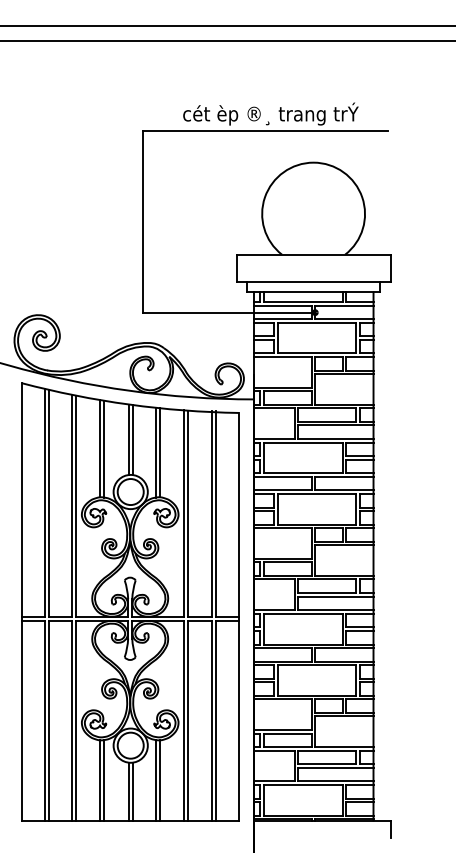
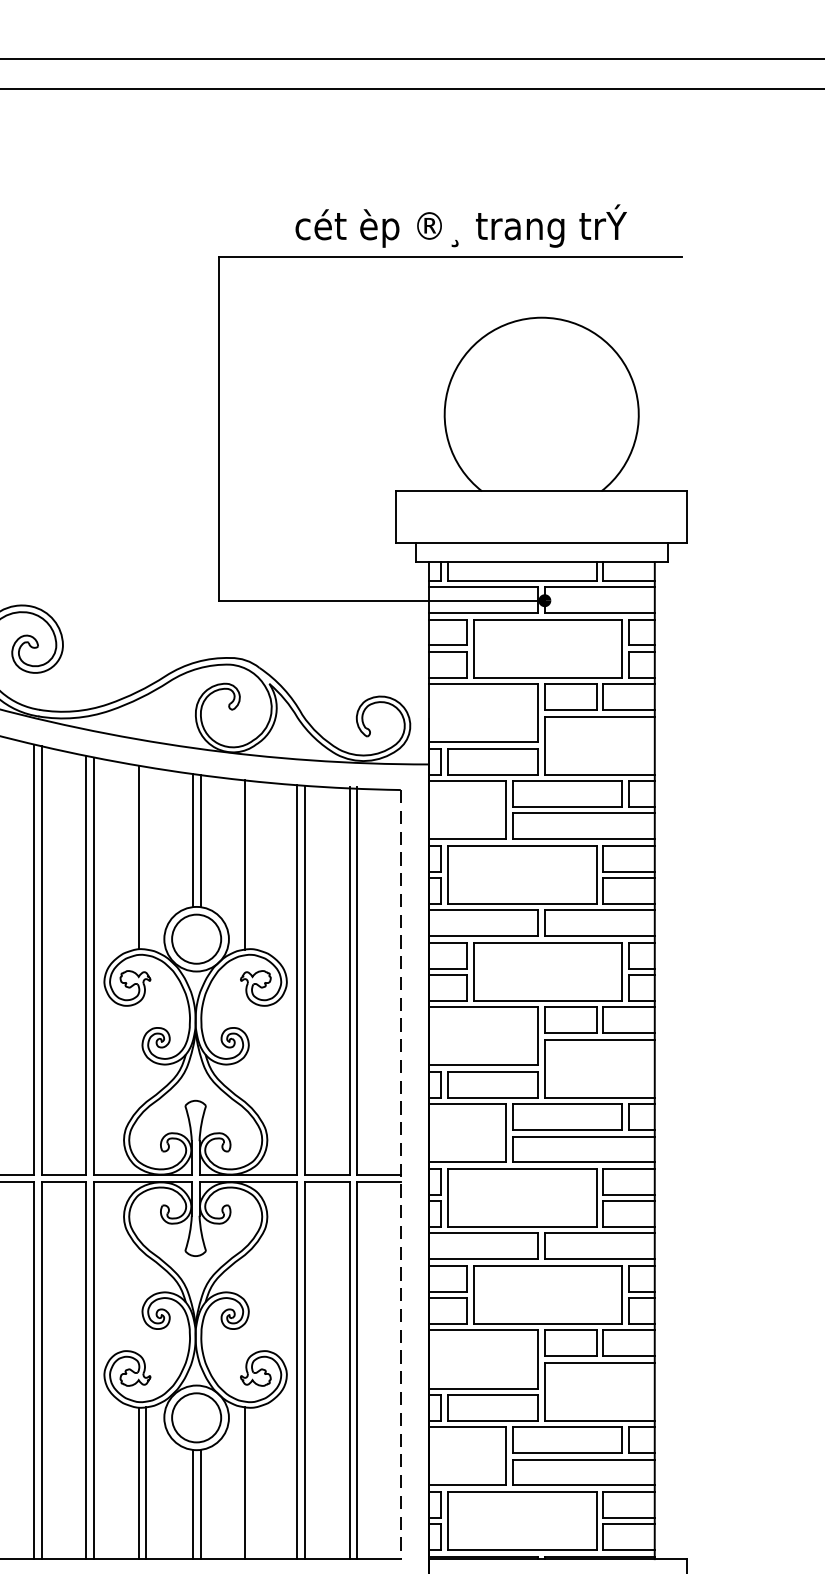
line: (104, 448) -> (147, 857), removed
line: (160, 452) -> (252, 864), removed
line: (238, 616) -> (400, 1174), solid -> dashed
line: (160, 780) -> (252, 1483), removed

